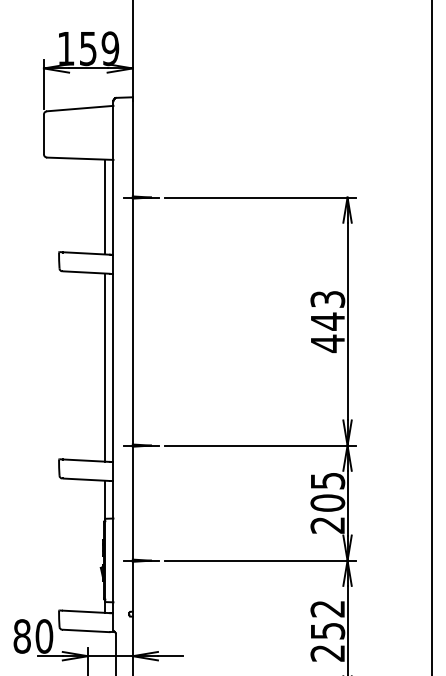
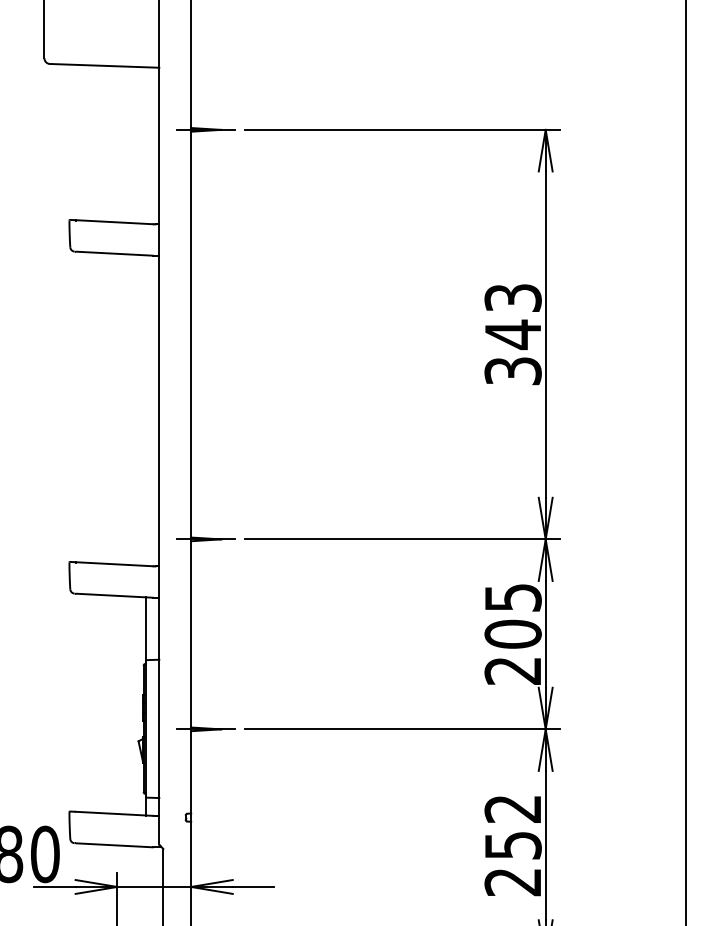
line: (105, 206) -> (146, 144), removed
text: (327, 343) -> (512, 370), 443 -> 343
line: (105, 367) -> (146, 410), removed

